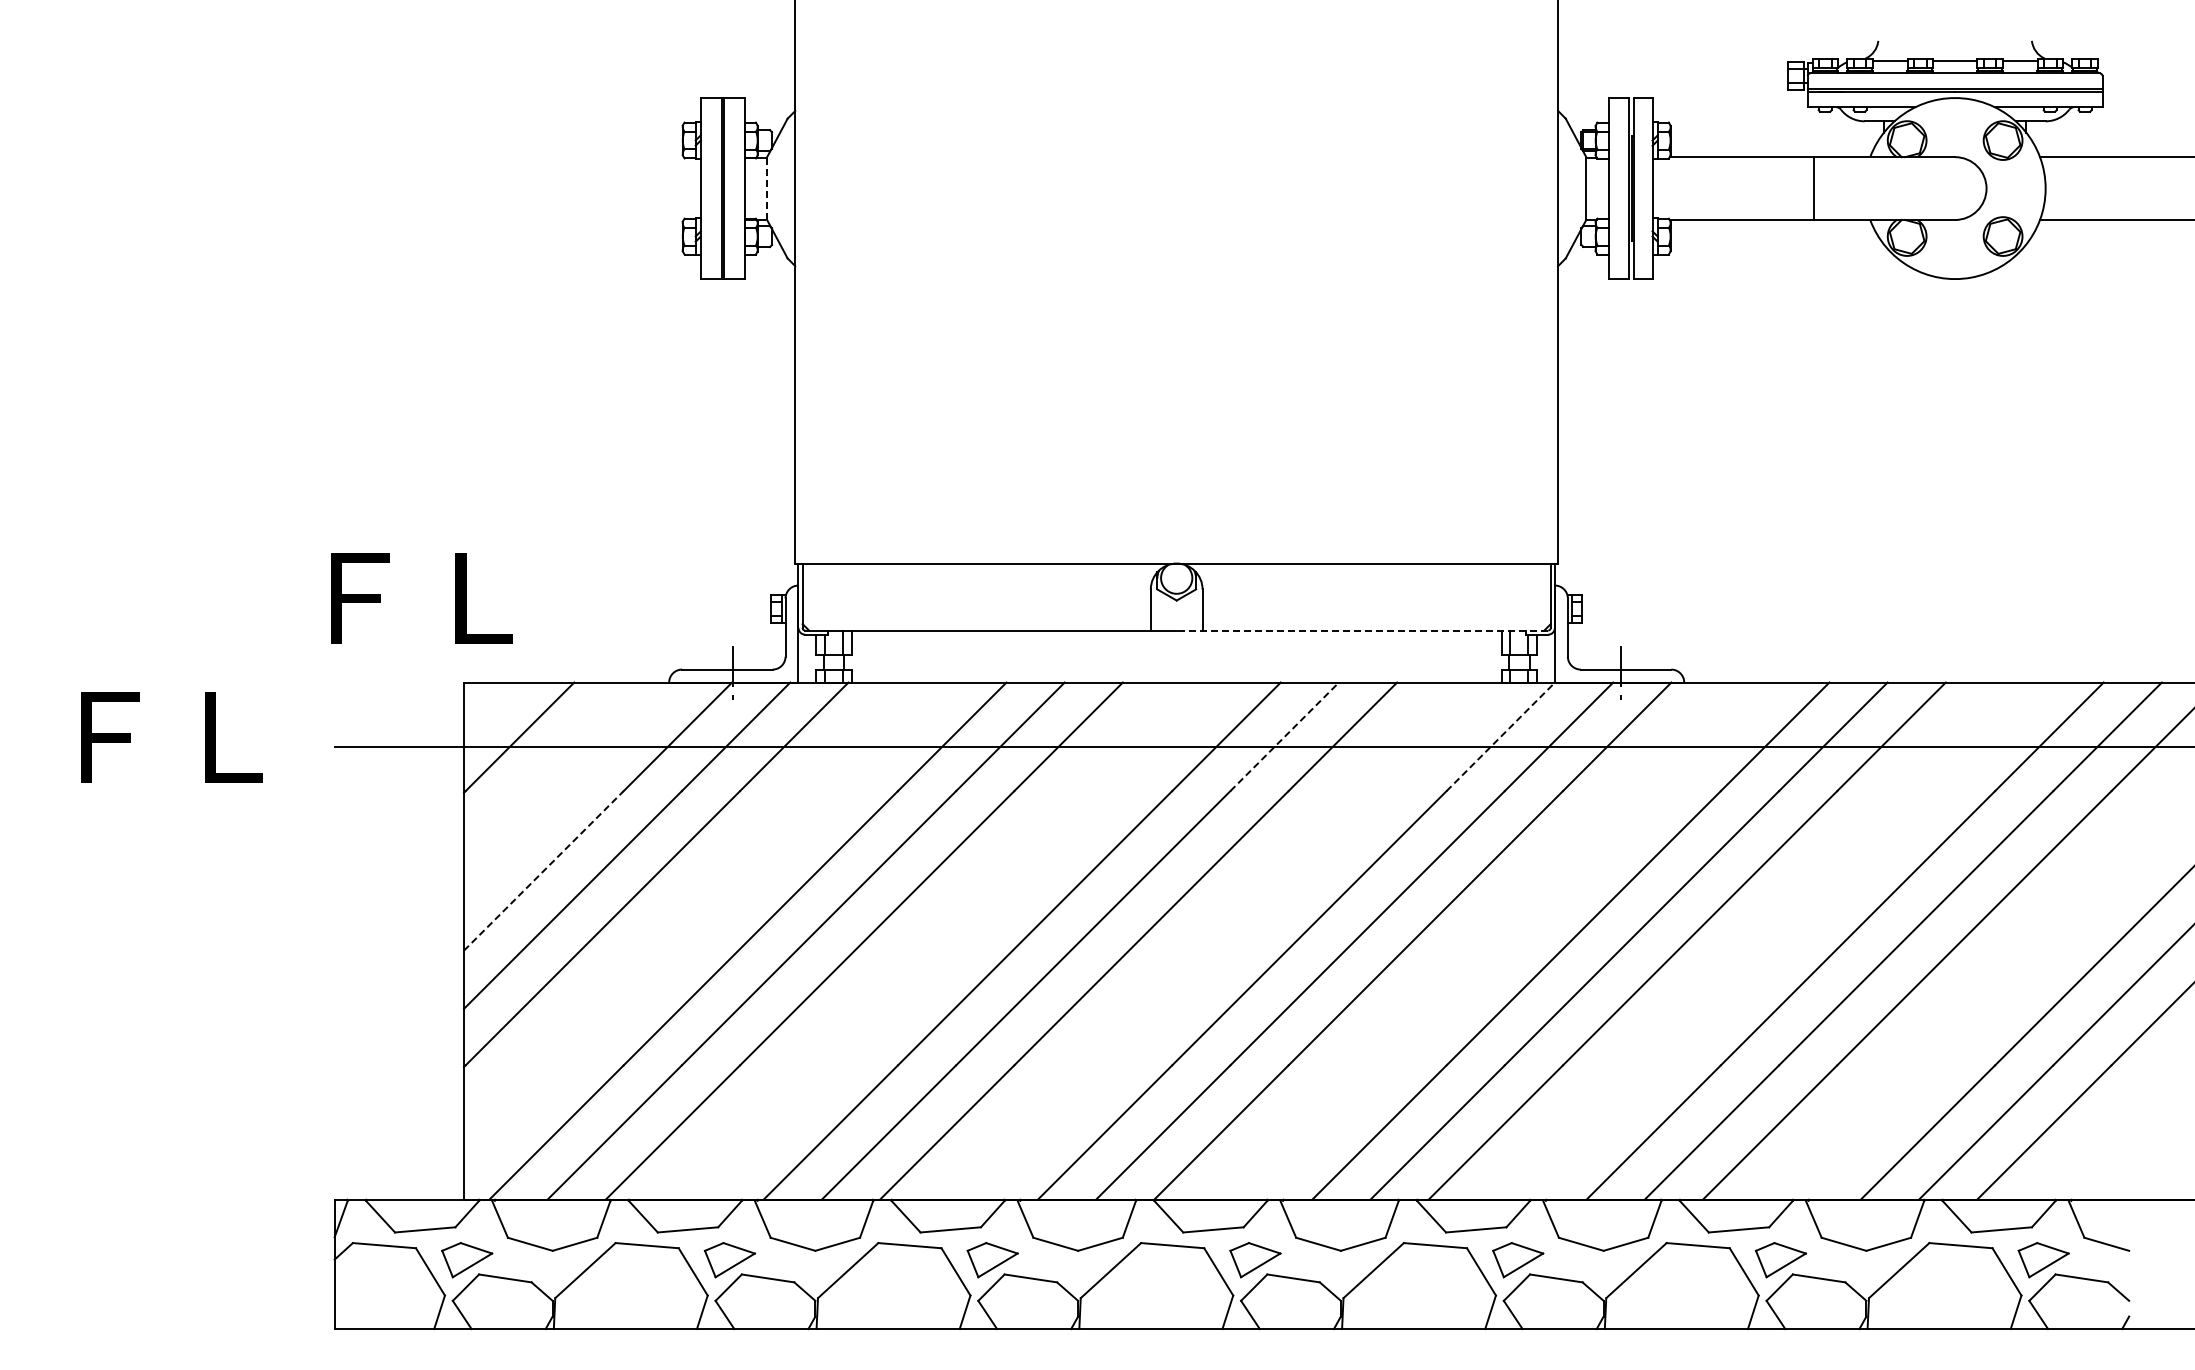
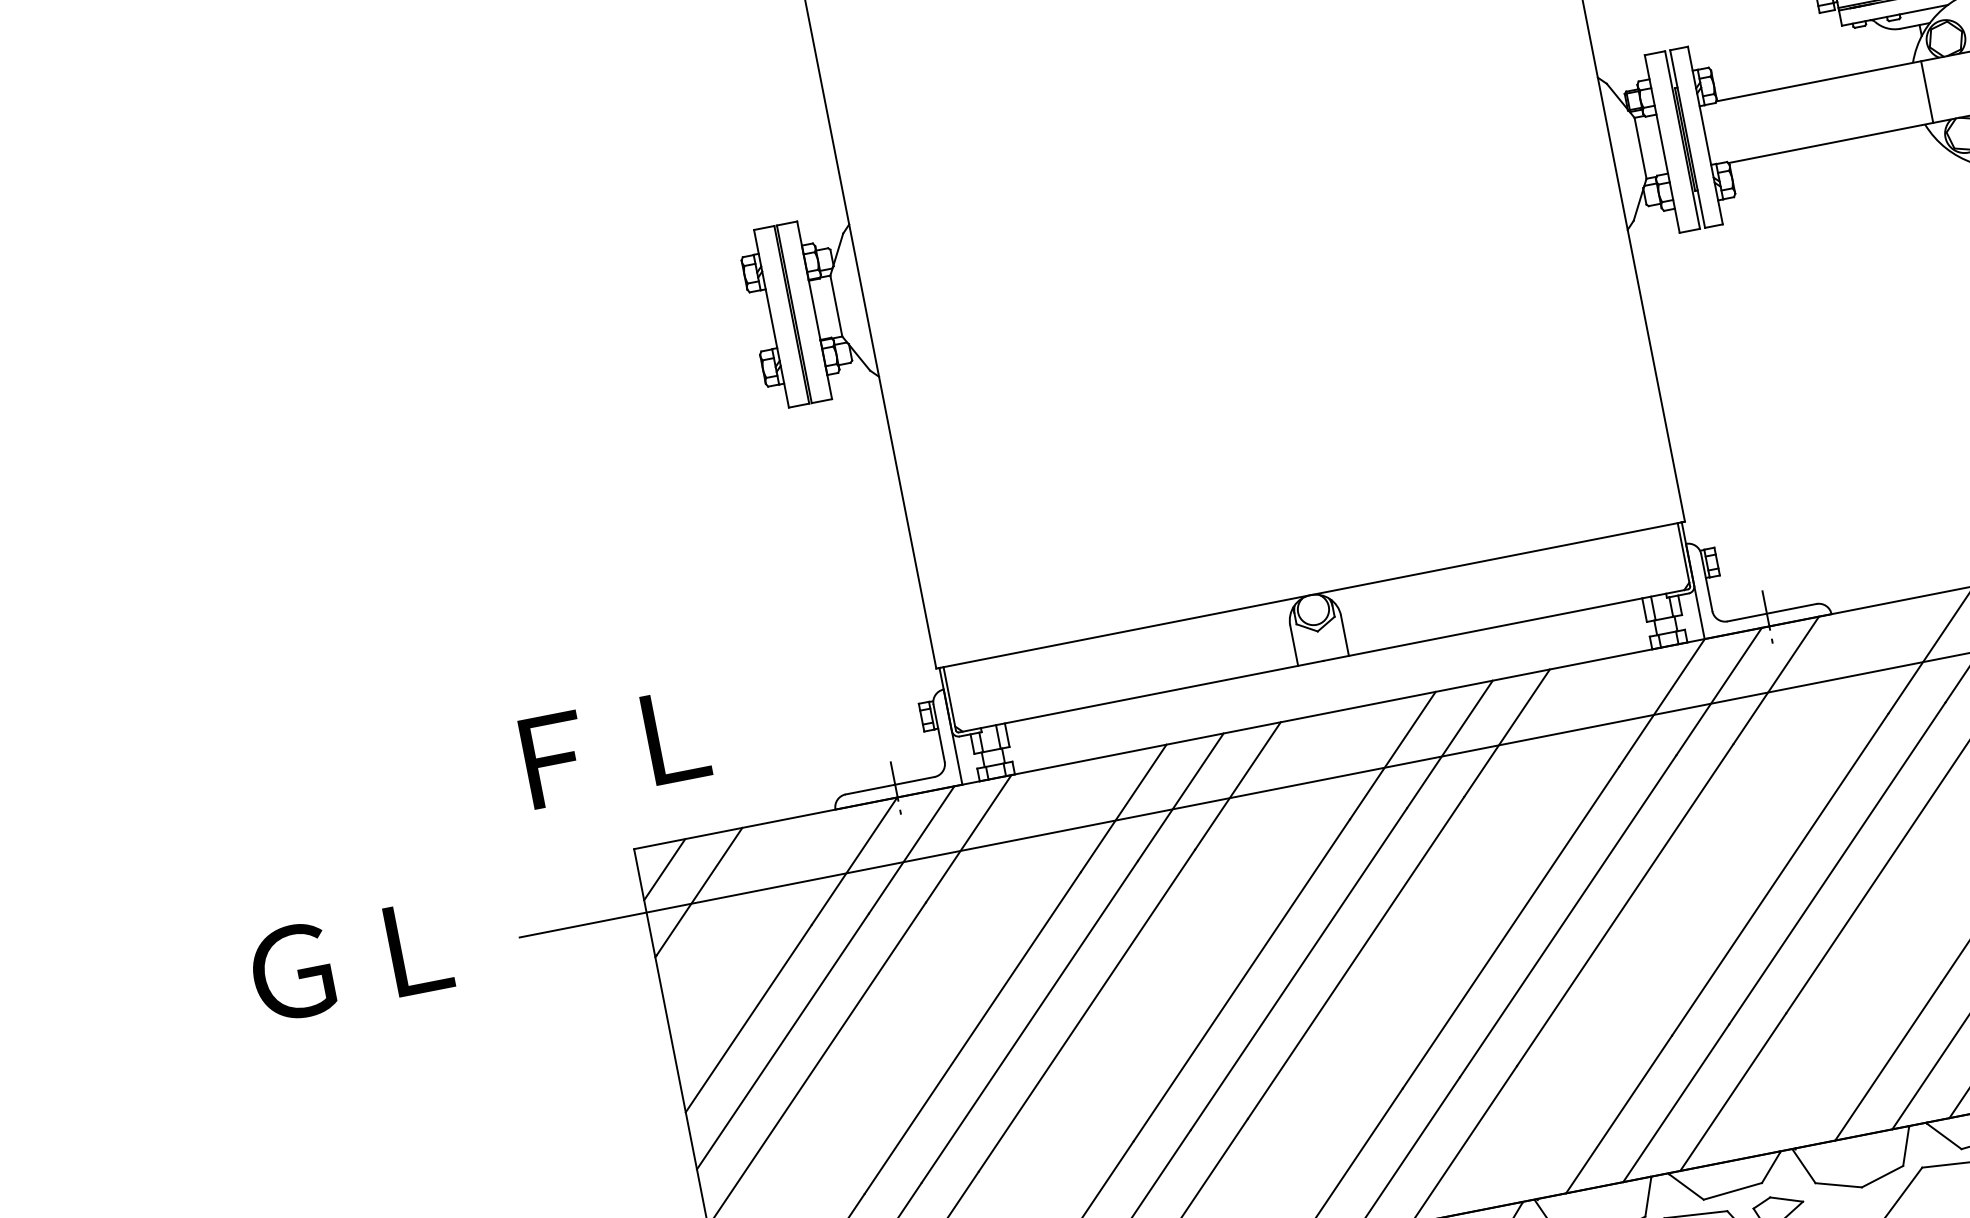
line: (1813, 188) -> (1927, 92), moved
line: (766, 189) -> (836, 307), dashed -> solid
text: (421, 598) -> (614, 747), moved
line: (1362, 630) -> (1505, 625), dashed -> solid
line: (489, 708) -> (664, 869), added
line: (1284, 736) -> (1449, 744), dashed -> solid
line: (1500, 736) -> (1661, 702), dashed -> solid
text: (163, 737) -> (349, 960), ＦＬ -> ＧＬ
line: (543, 870) -> (748, 1018), dashed -> solid

